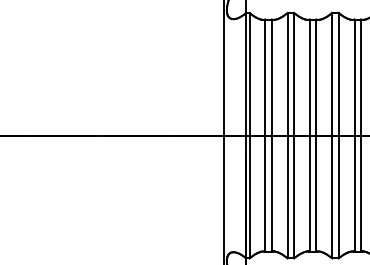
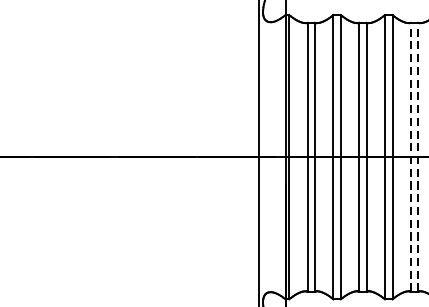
line: (354, 135) -> (410, 156), solid -> dashed
line: (360, 135) -> (417, 156), solid -> dashed

